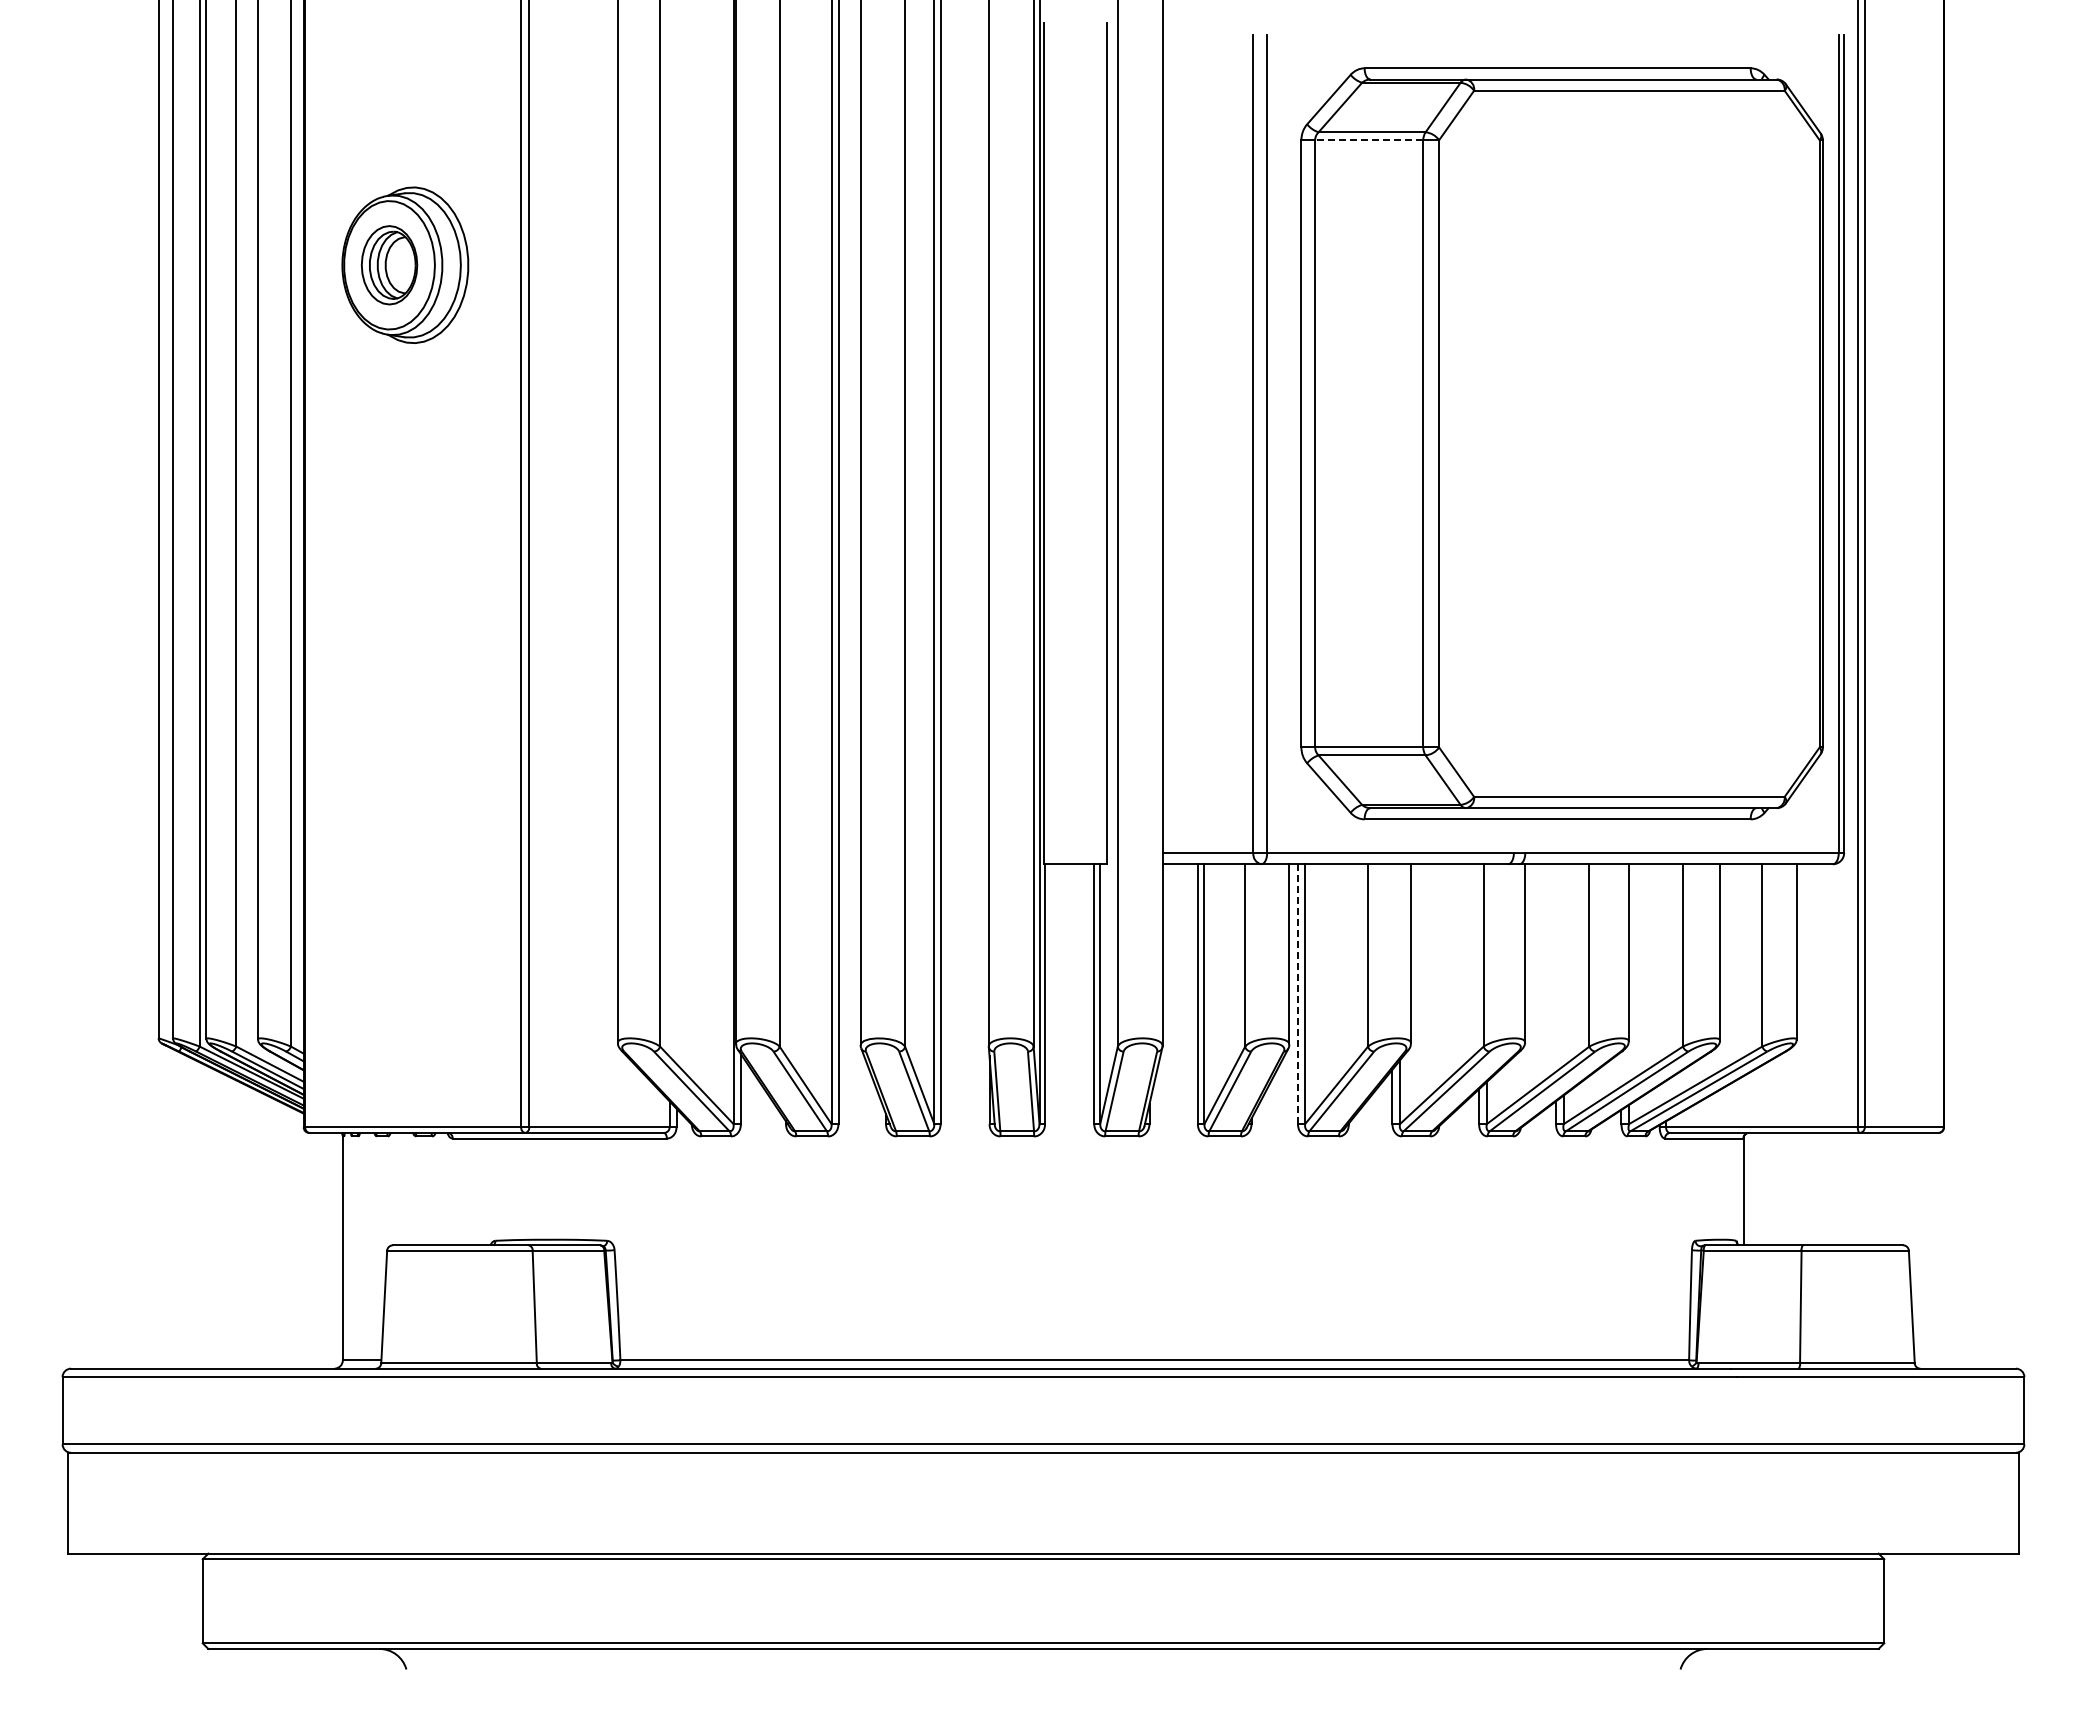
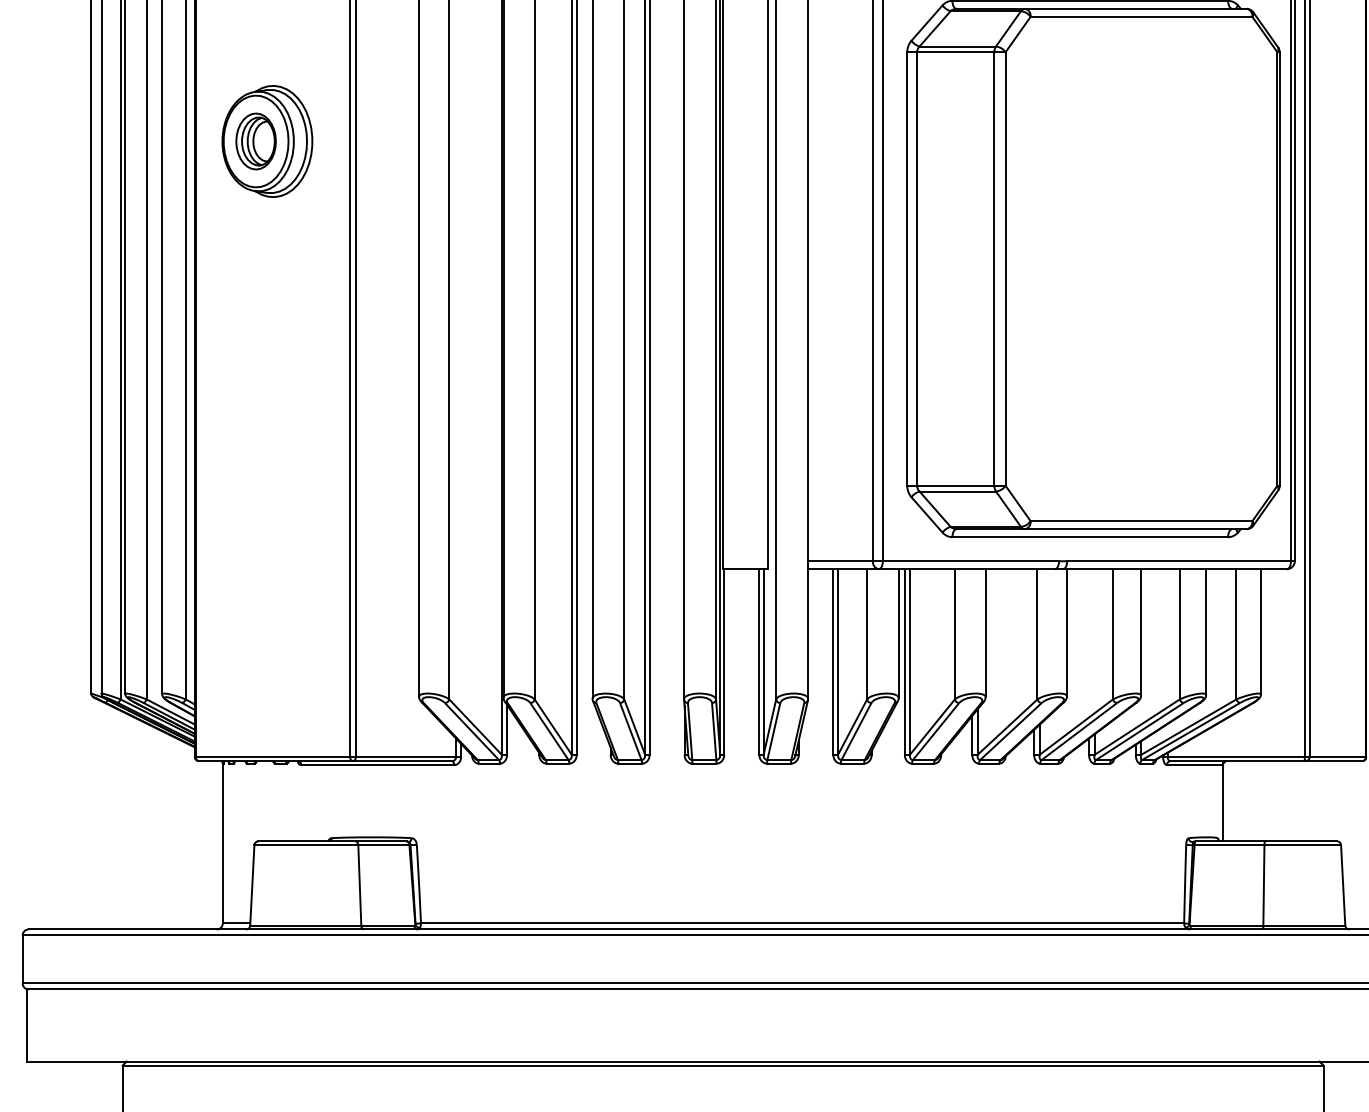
line: (1368, 140) -> (955, 52), dashed -> solid
line: (1297, 994) -> (904, 662), dashed -> solid

